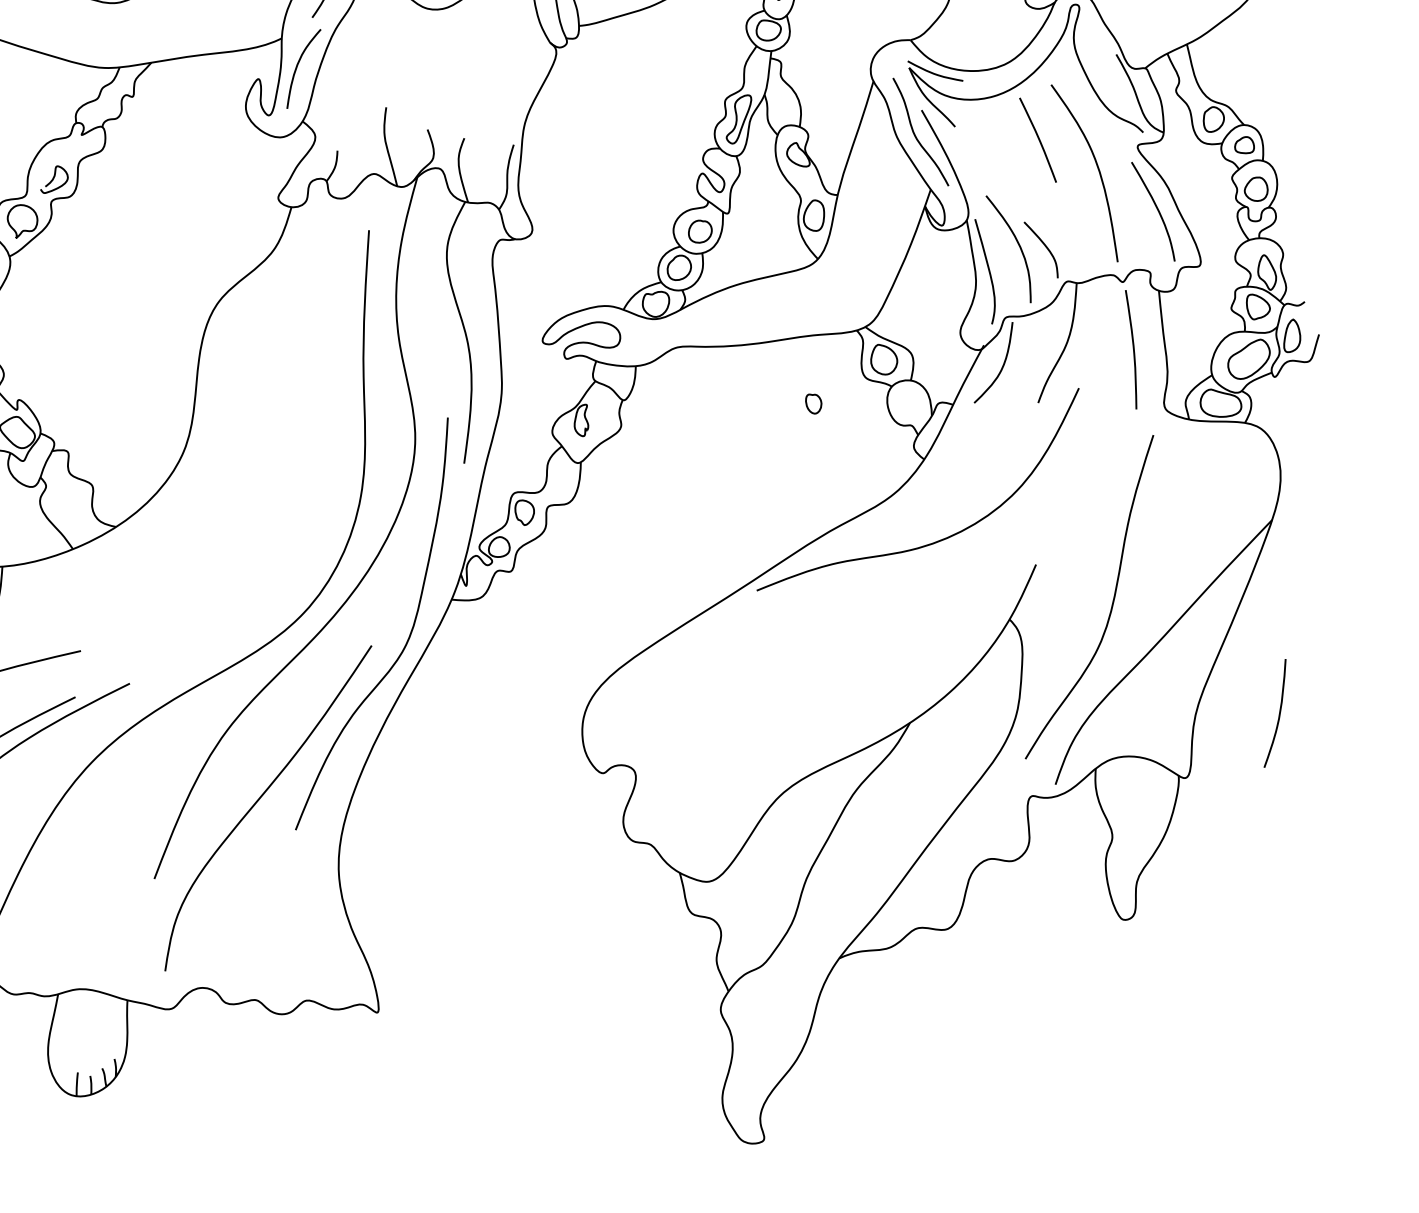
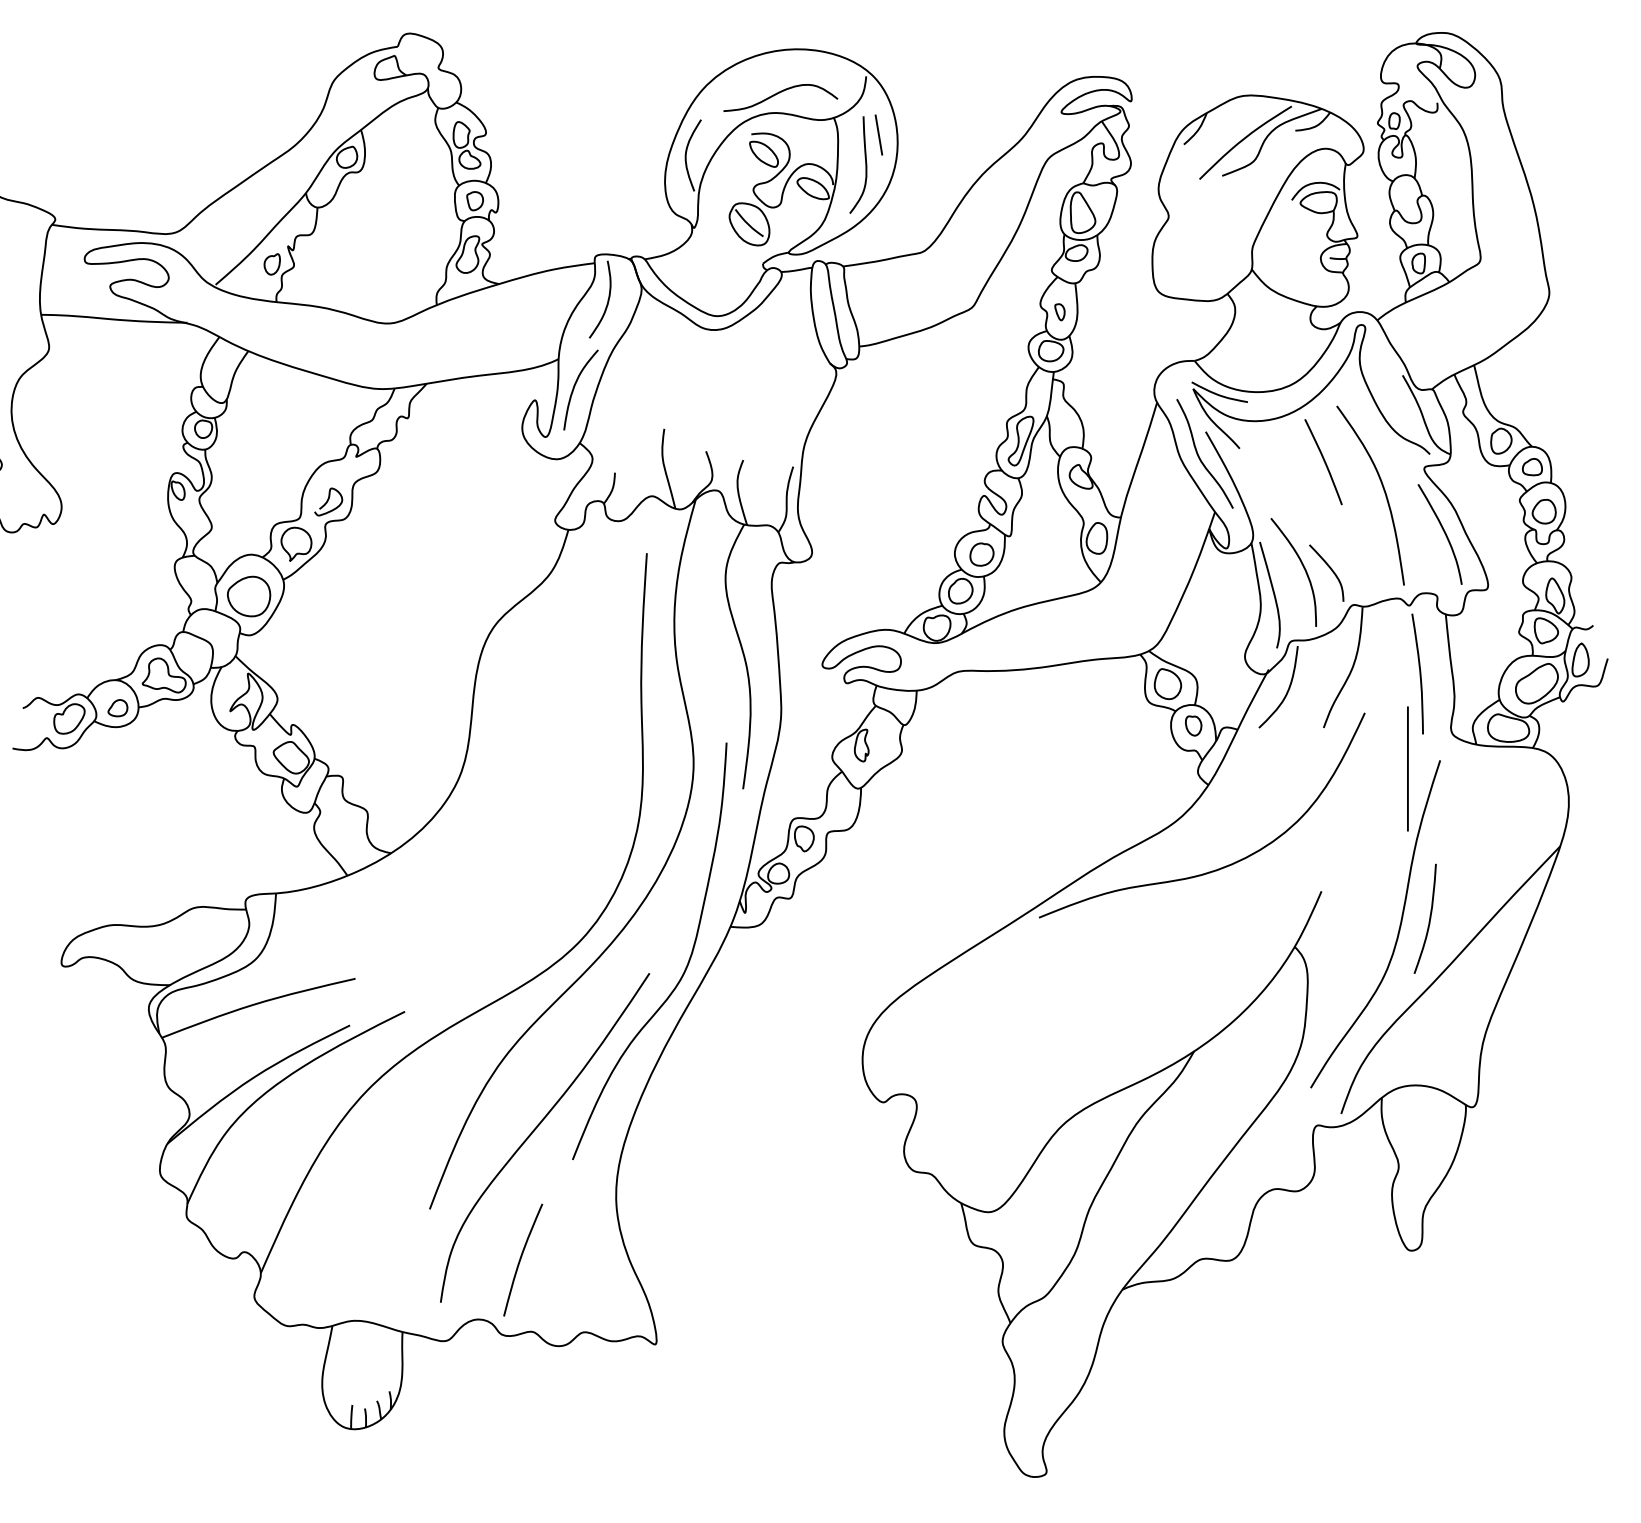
part: (813, 403) -> (1193, 725), moved
line: (1121, 443) -> (1407, 768), added
curve: (1279, 713) -> (1429, 918), moved
curve: (245, 928) -> (521, 1259), added

